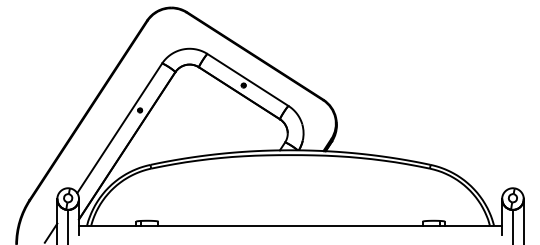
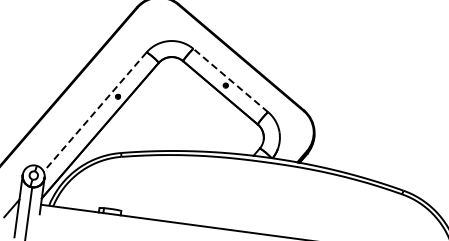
line: (247, 79) -> (230, 80), solid -> dashed
line: (119, 128) -> (94, 112), solid -> dashed

